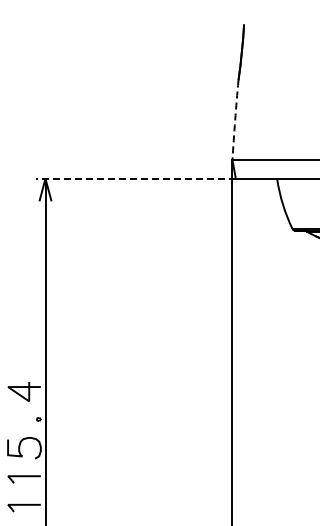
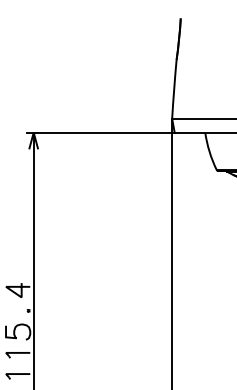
arc: (235, 120) -> (174, 89), dashed -> solid
line: (136, 178) -> (101, 132), dashed -> solid

